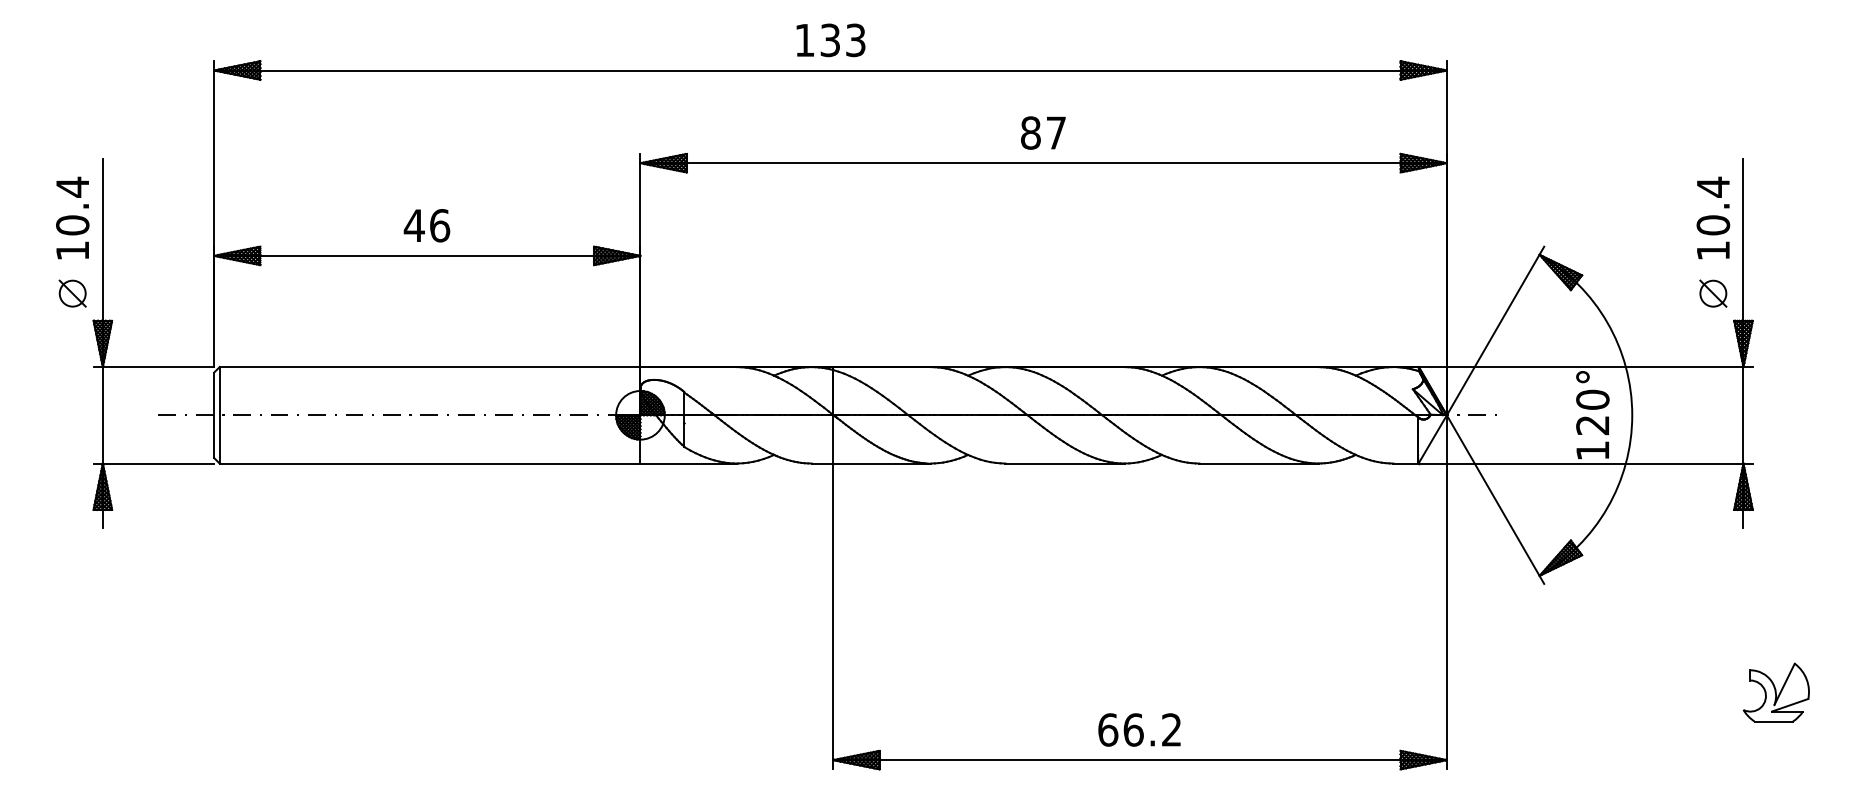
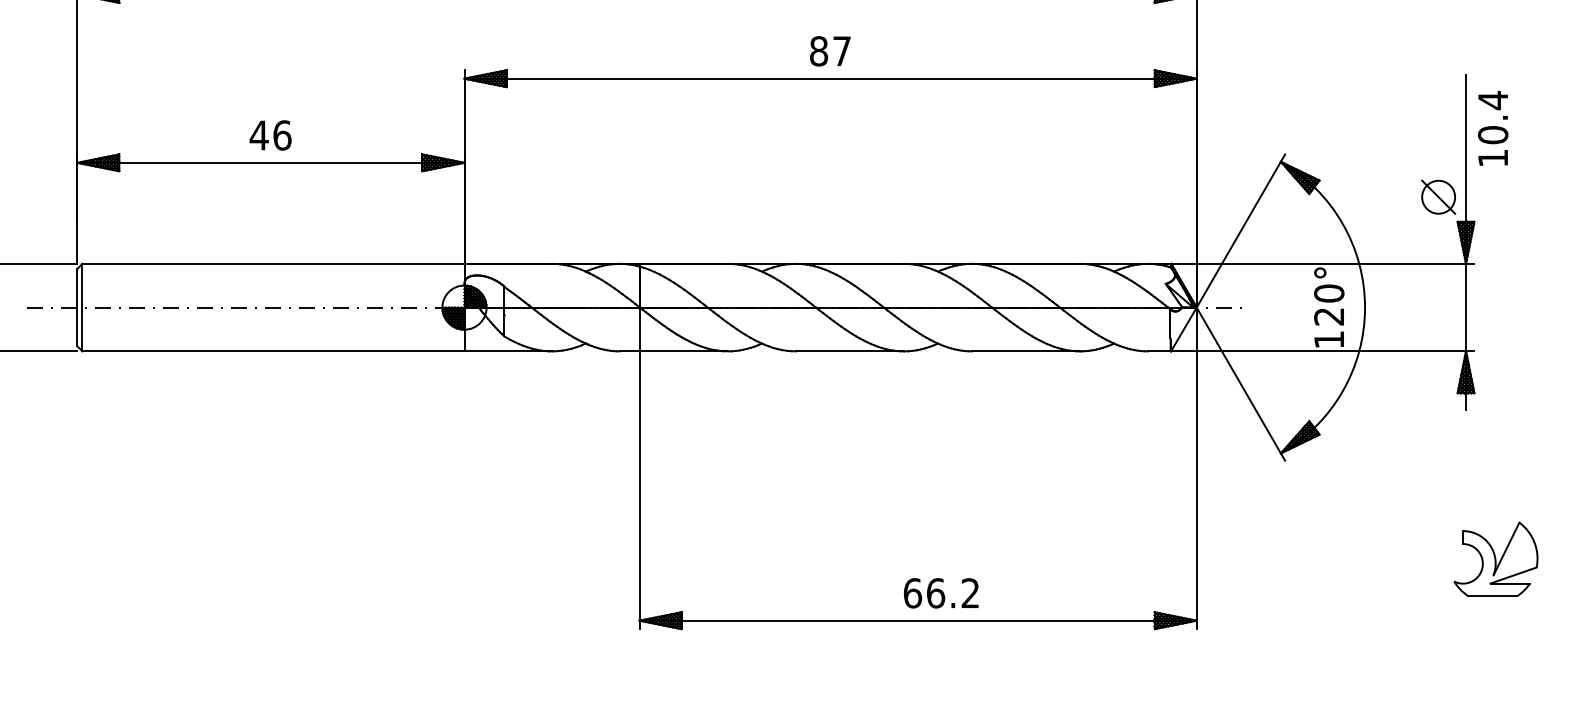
text: (1713, 217) -> (1493, 127), moved
part: (1713, 293) -> (1438, 197), size x1.4
part: (1775, 692) -> (1495, 559), size x1.4
text: (1139, 729) -> (941, 592), moved

